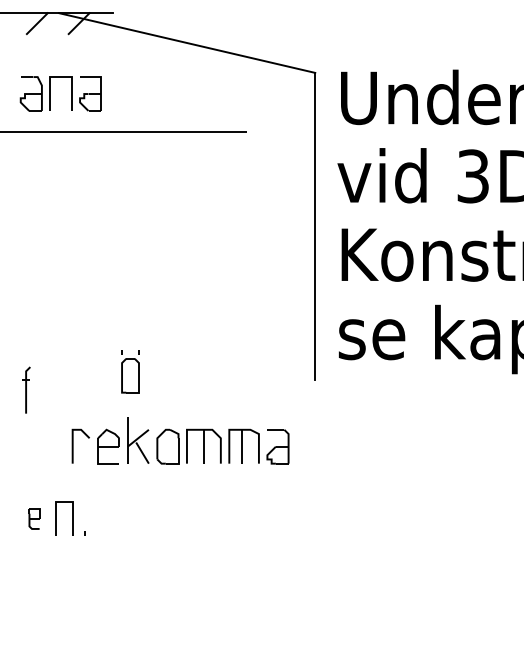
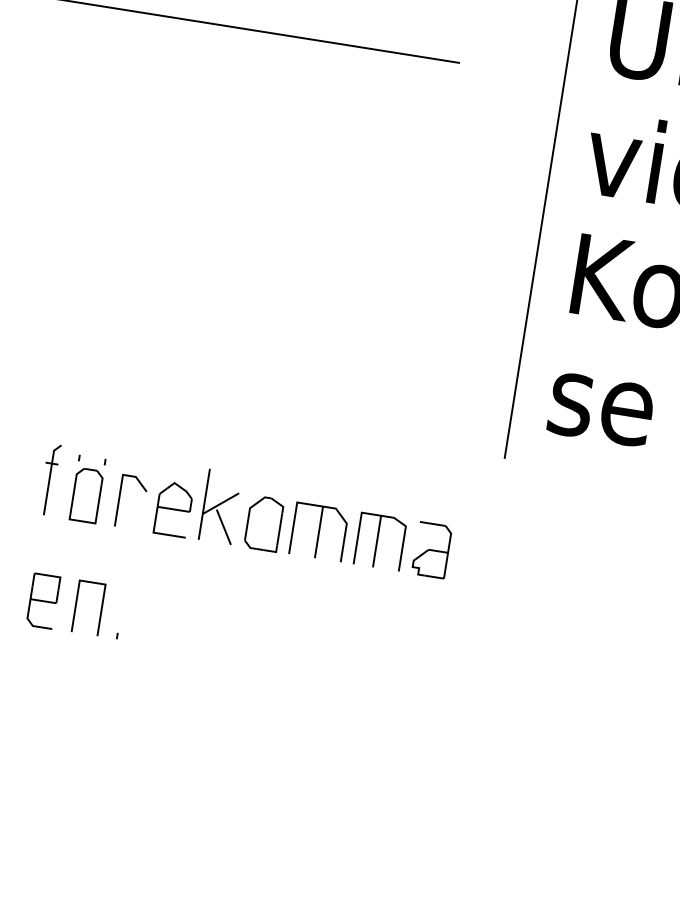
part: (130, 371) -> (87, 489), moved
part: (26, 389) -> (50, 478), moved
part: (34, 518) -> (43, 600), size x1.67

